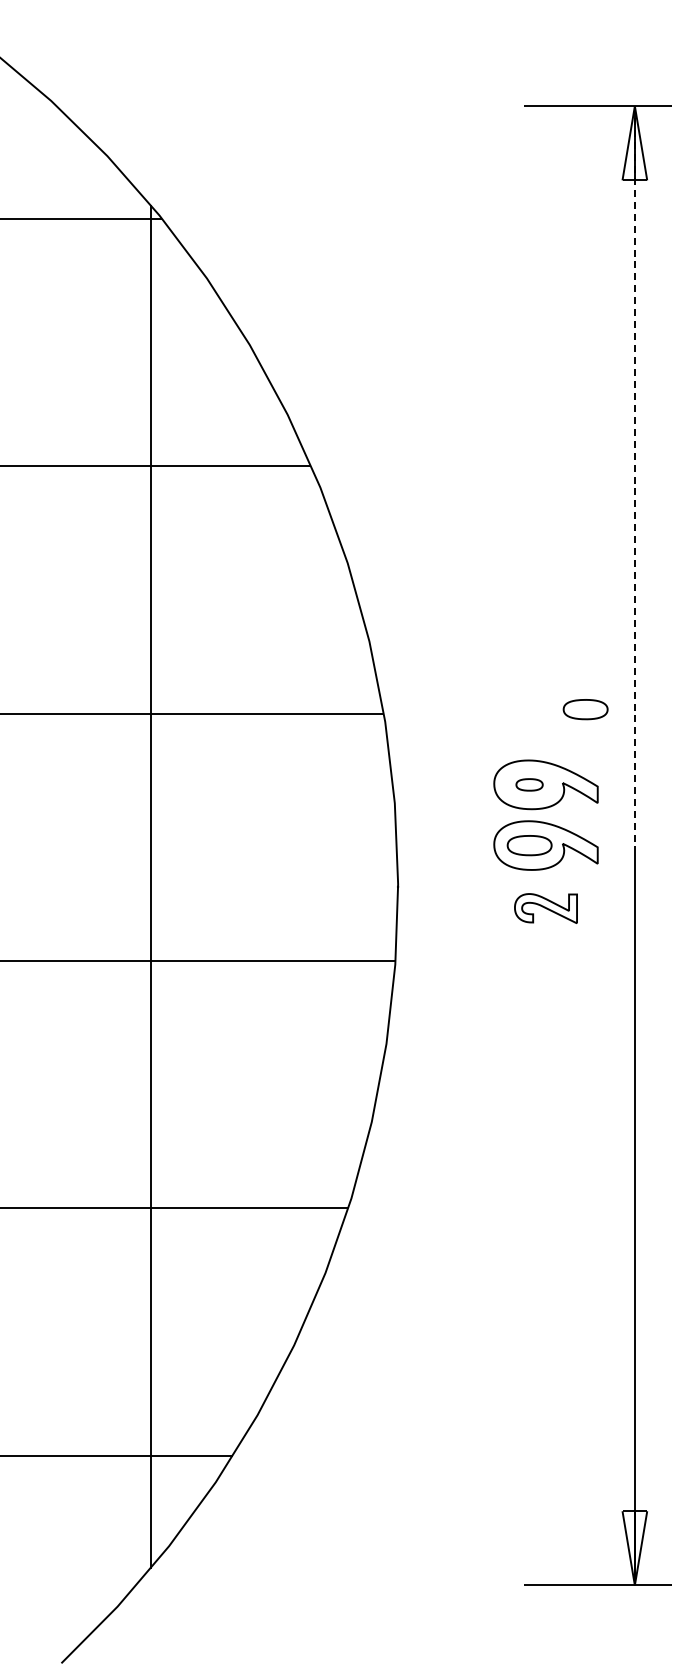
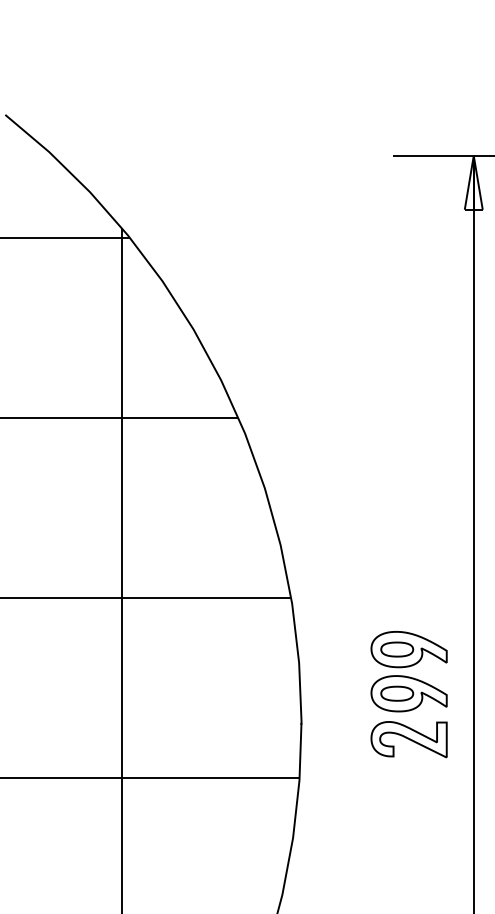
line: (634, 475) -> (473, 424), dashed -> solid
part: (585, 709) -> (437, 594), removed
part: (529, 784) -> (397, 649), size x1.67
part: (545, 908) -> (408, 739), size x1.67

